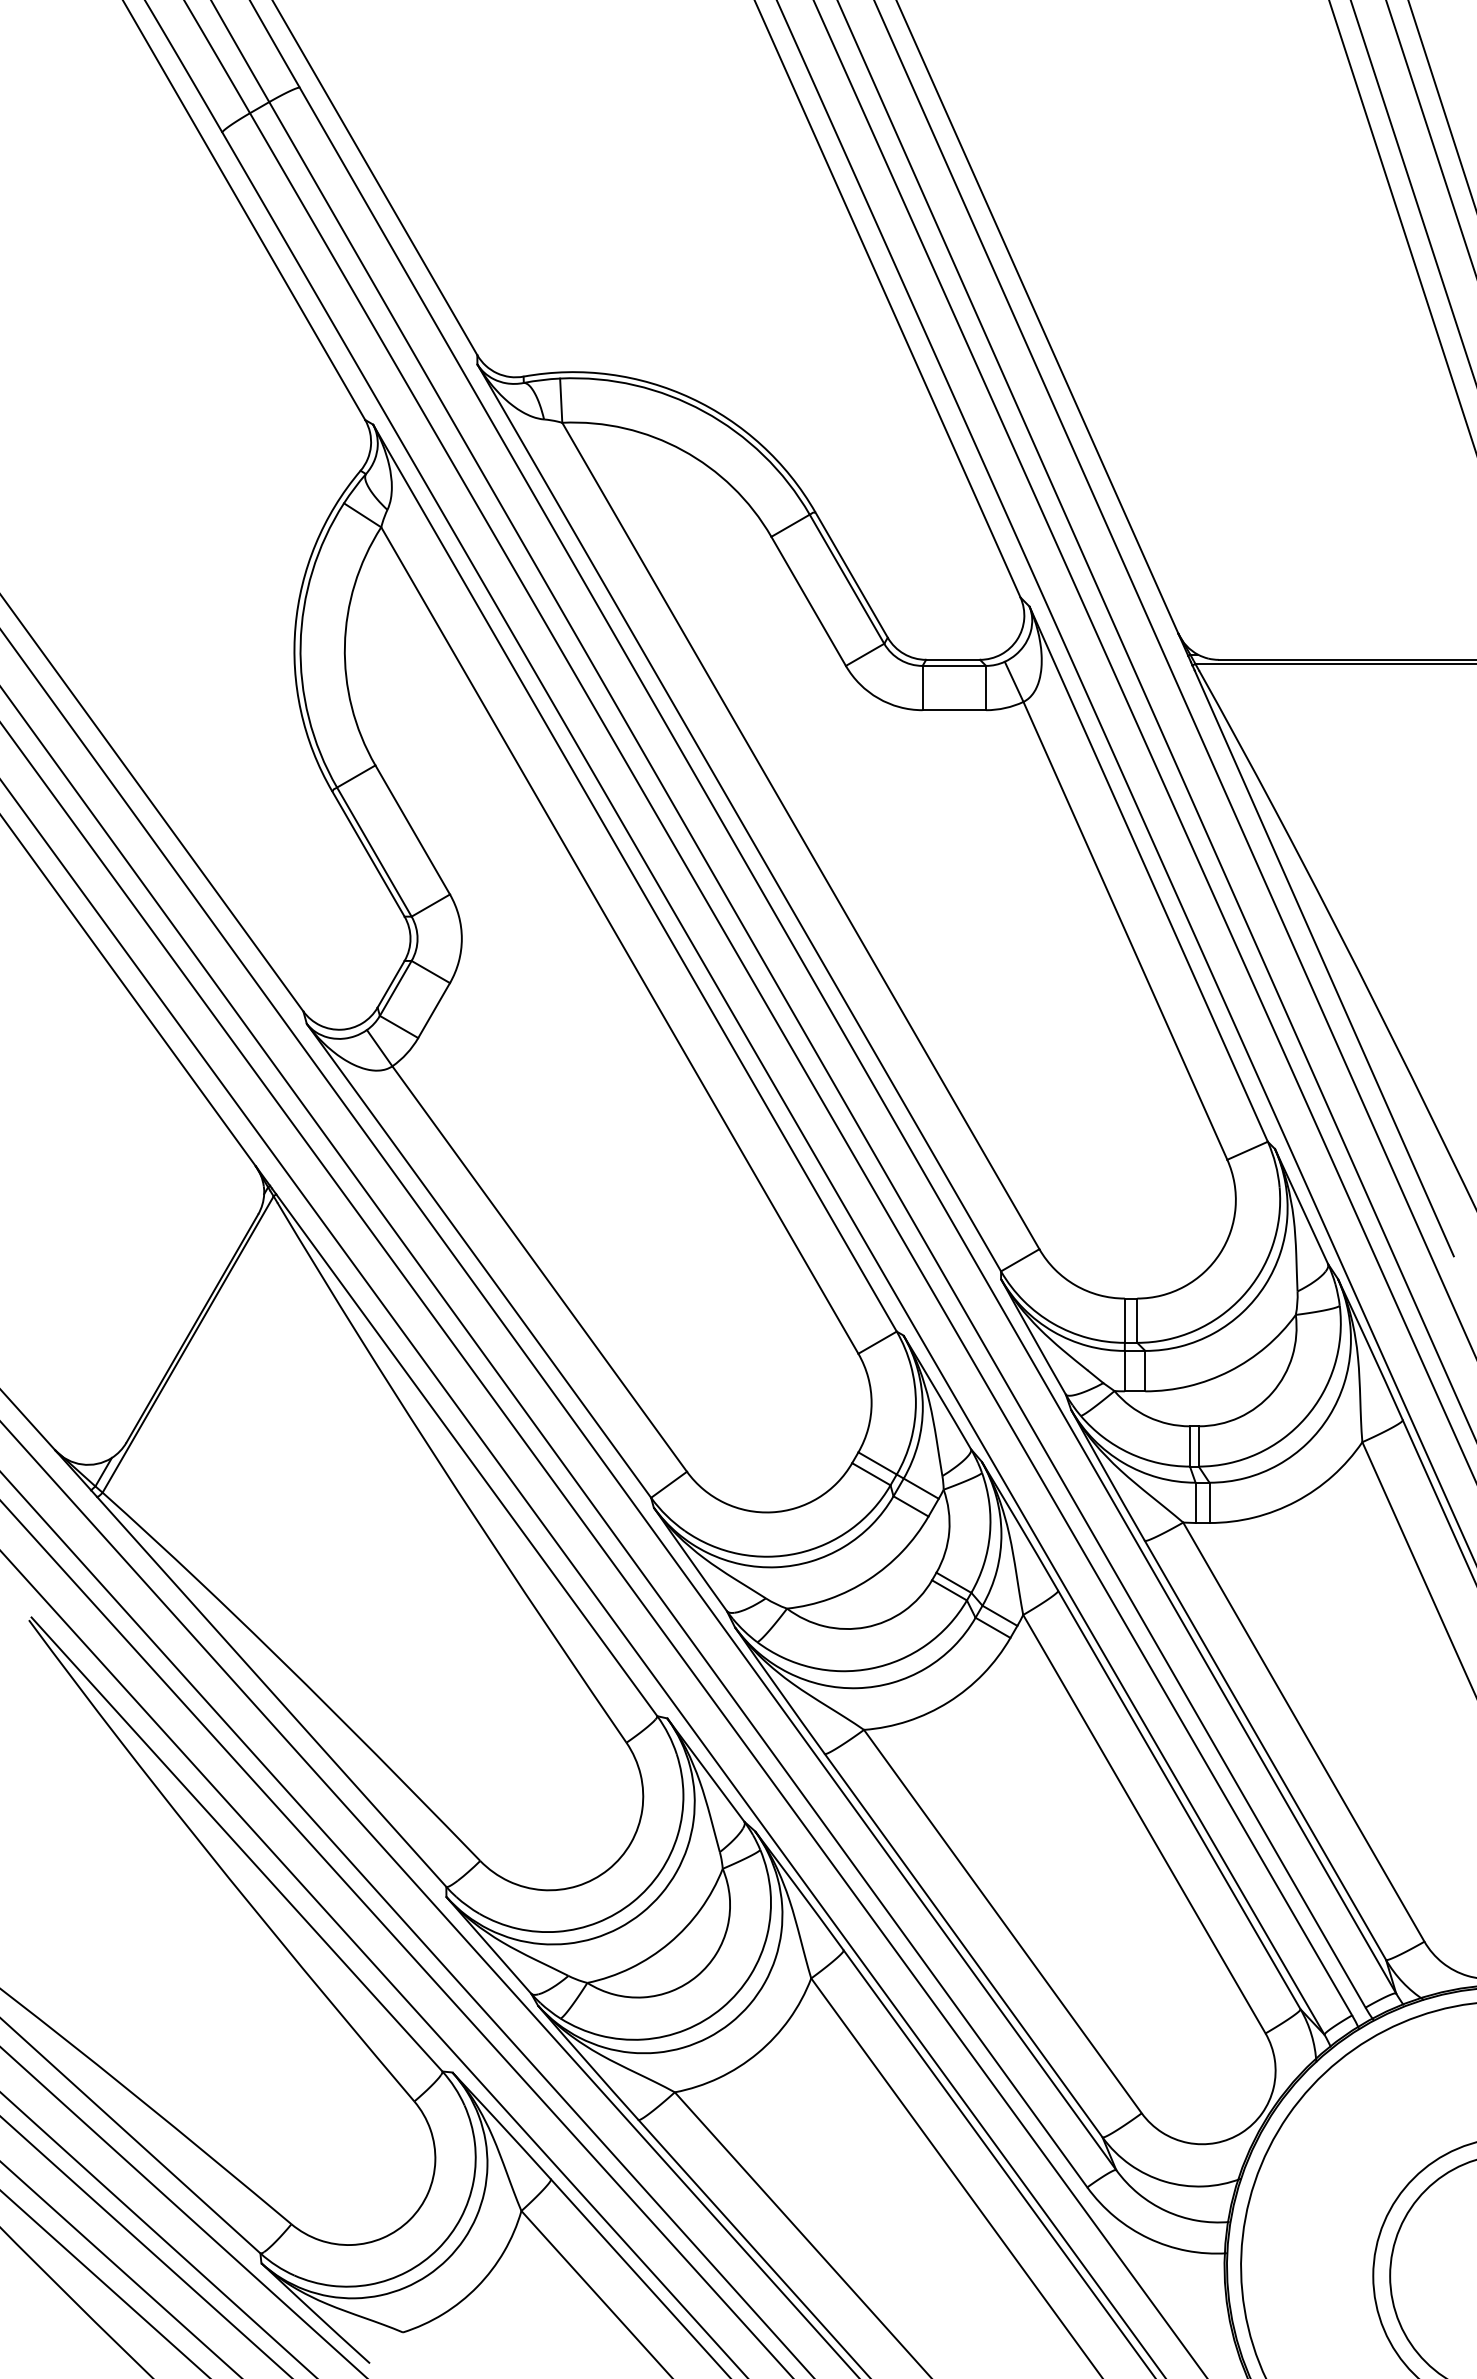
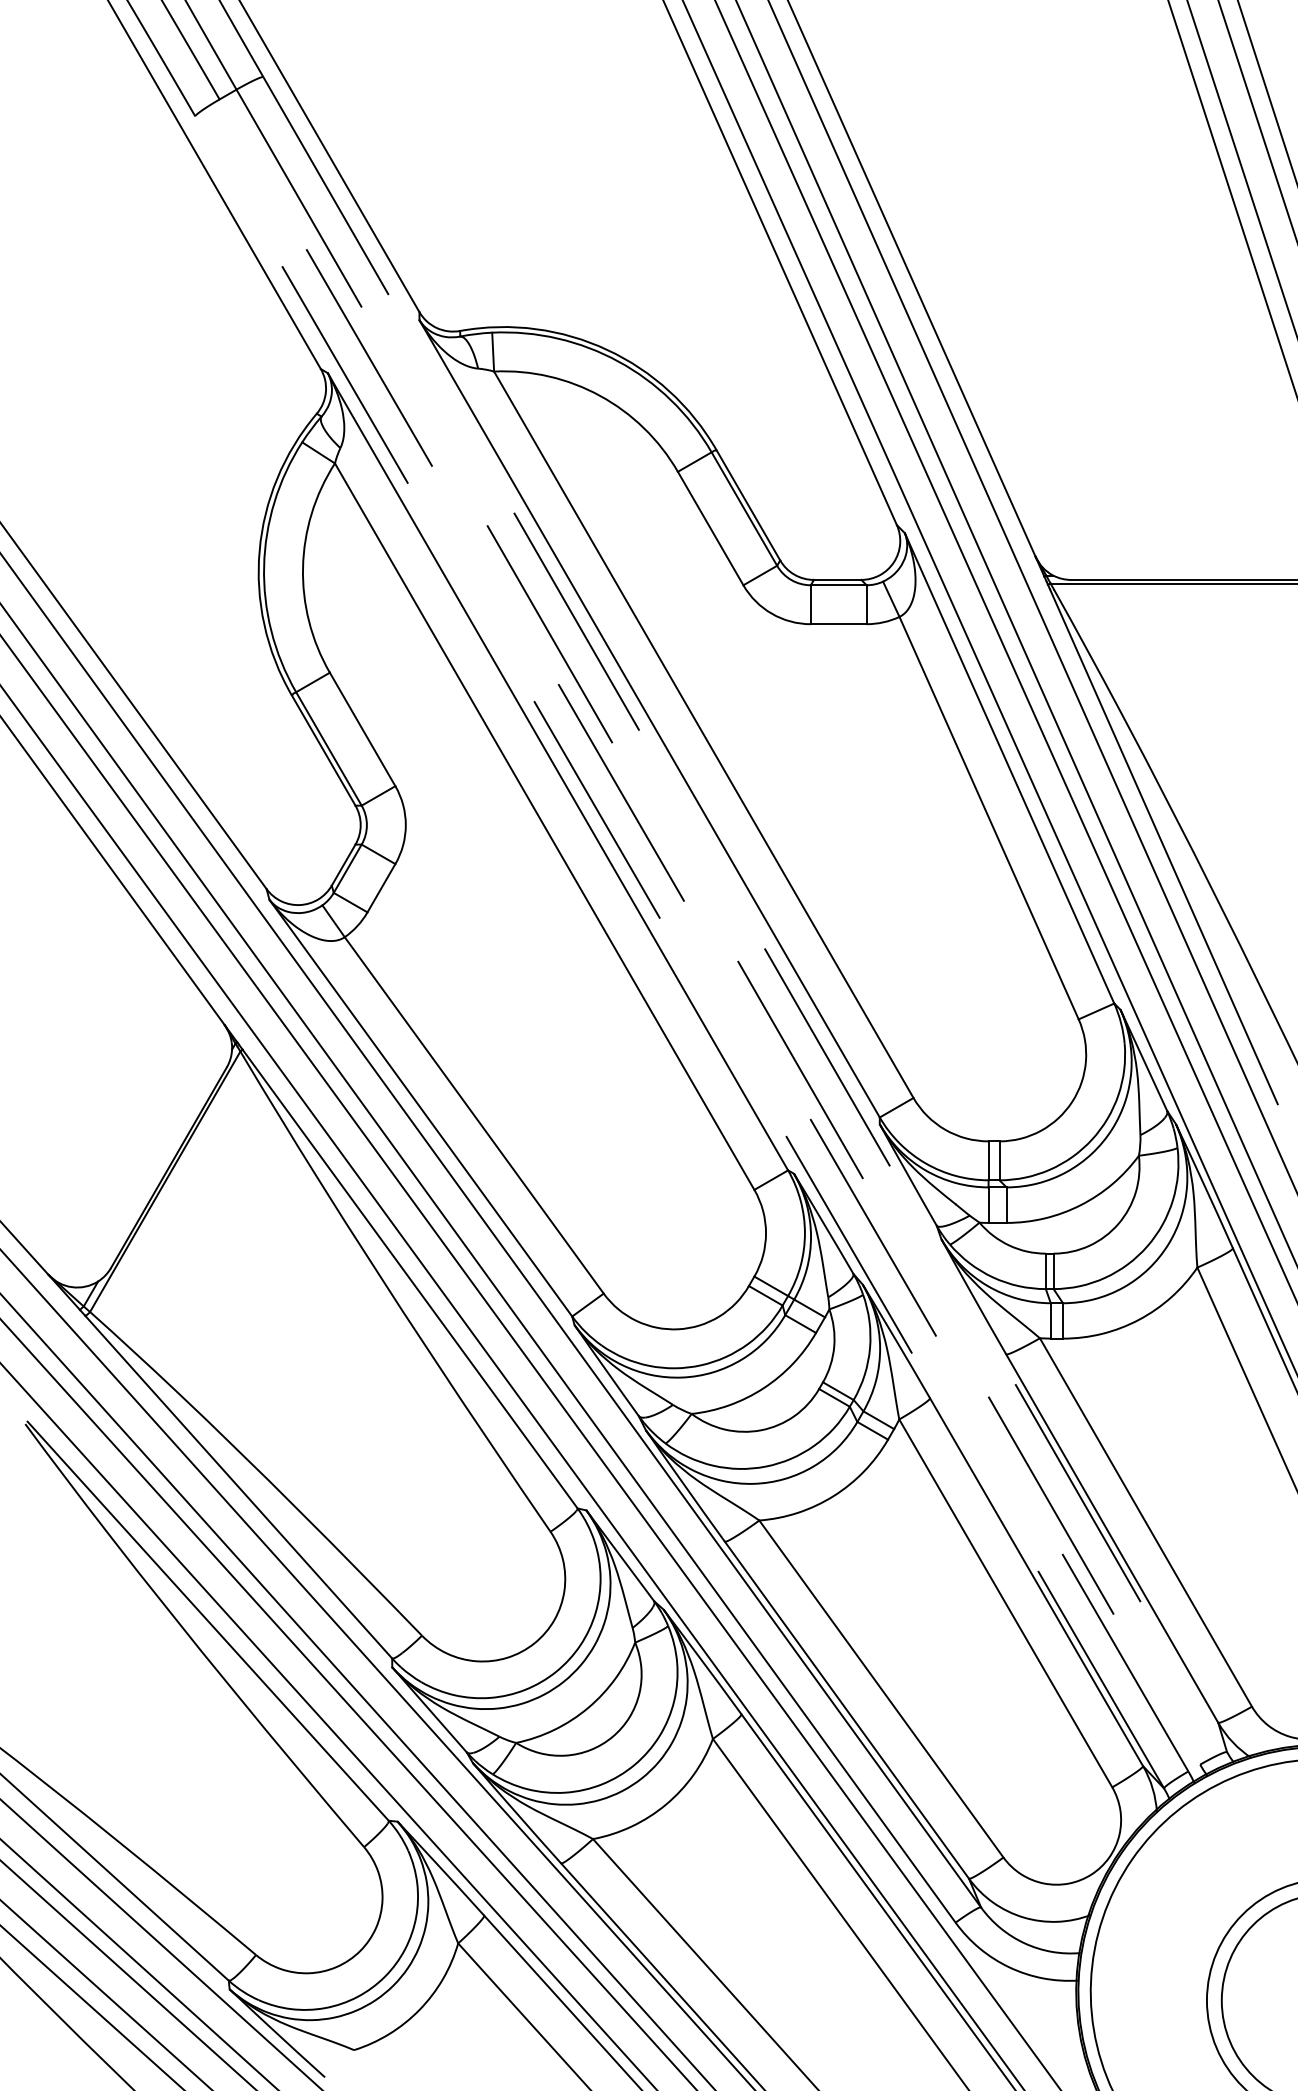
line: (848, 1041) -> (745, 915), solid -> dashed
line: (817, 1055) -> (718, 927), solid -> dashed
line: (800, 1063) -> (703, 934), solid -> dashed
line: (773, 1083) -> (679, 952), solid -> dashed

